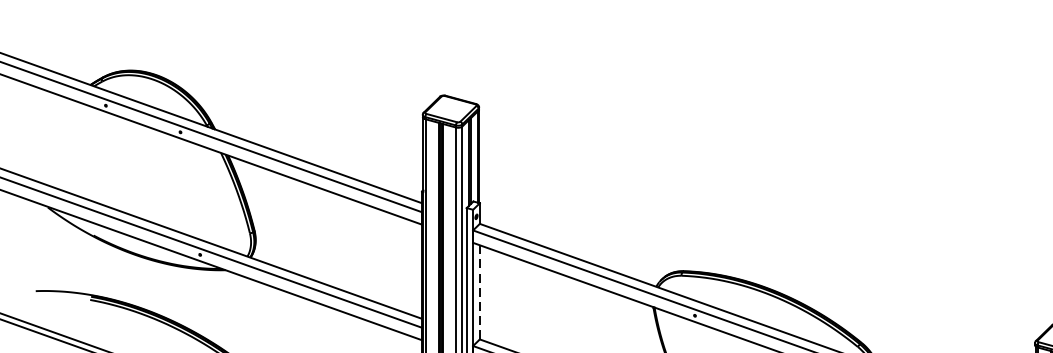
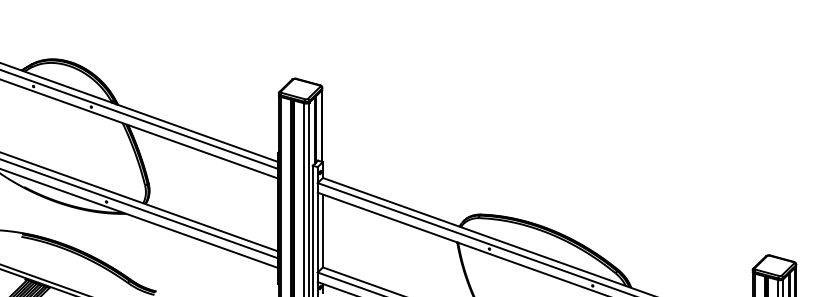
line: (479, 291) -> (322, 230), dashed -> solid

